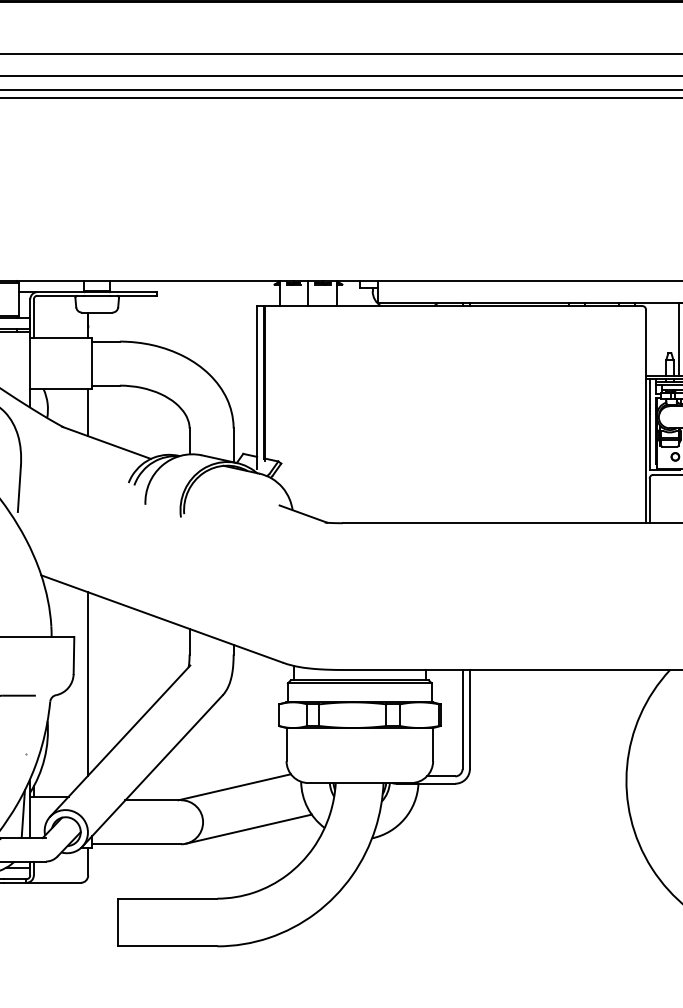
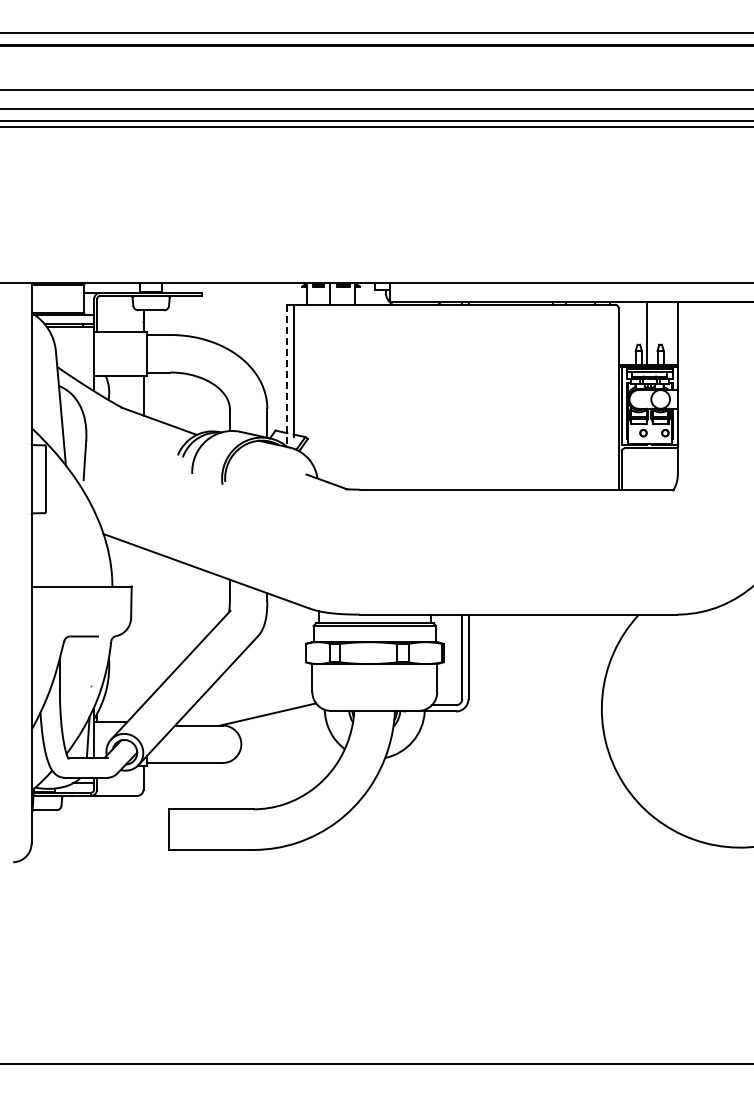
line: (257, 387) -> (287, 374), solid -> dashed
line: (88, 683) -> (143, 626), removed
line: (247, 828) -> (279, 749), removed

